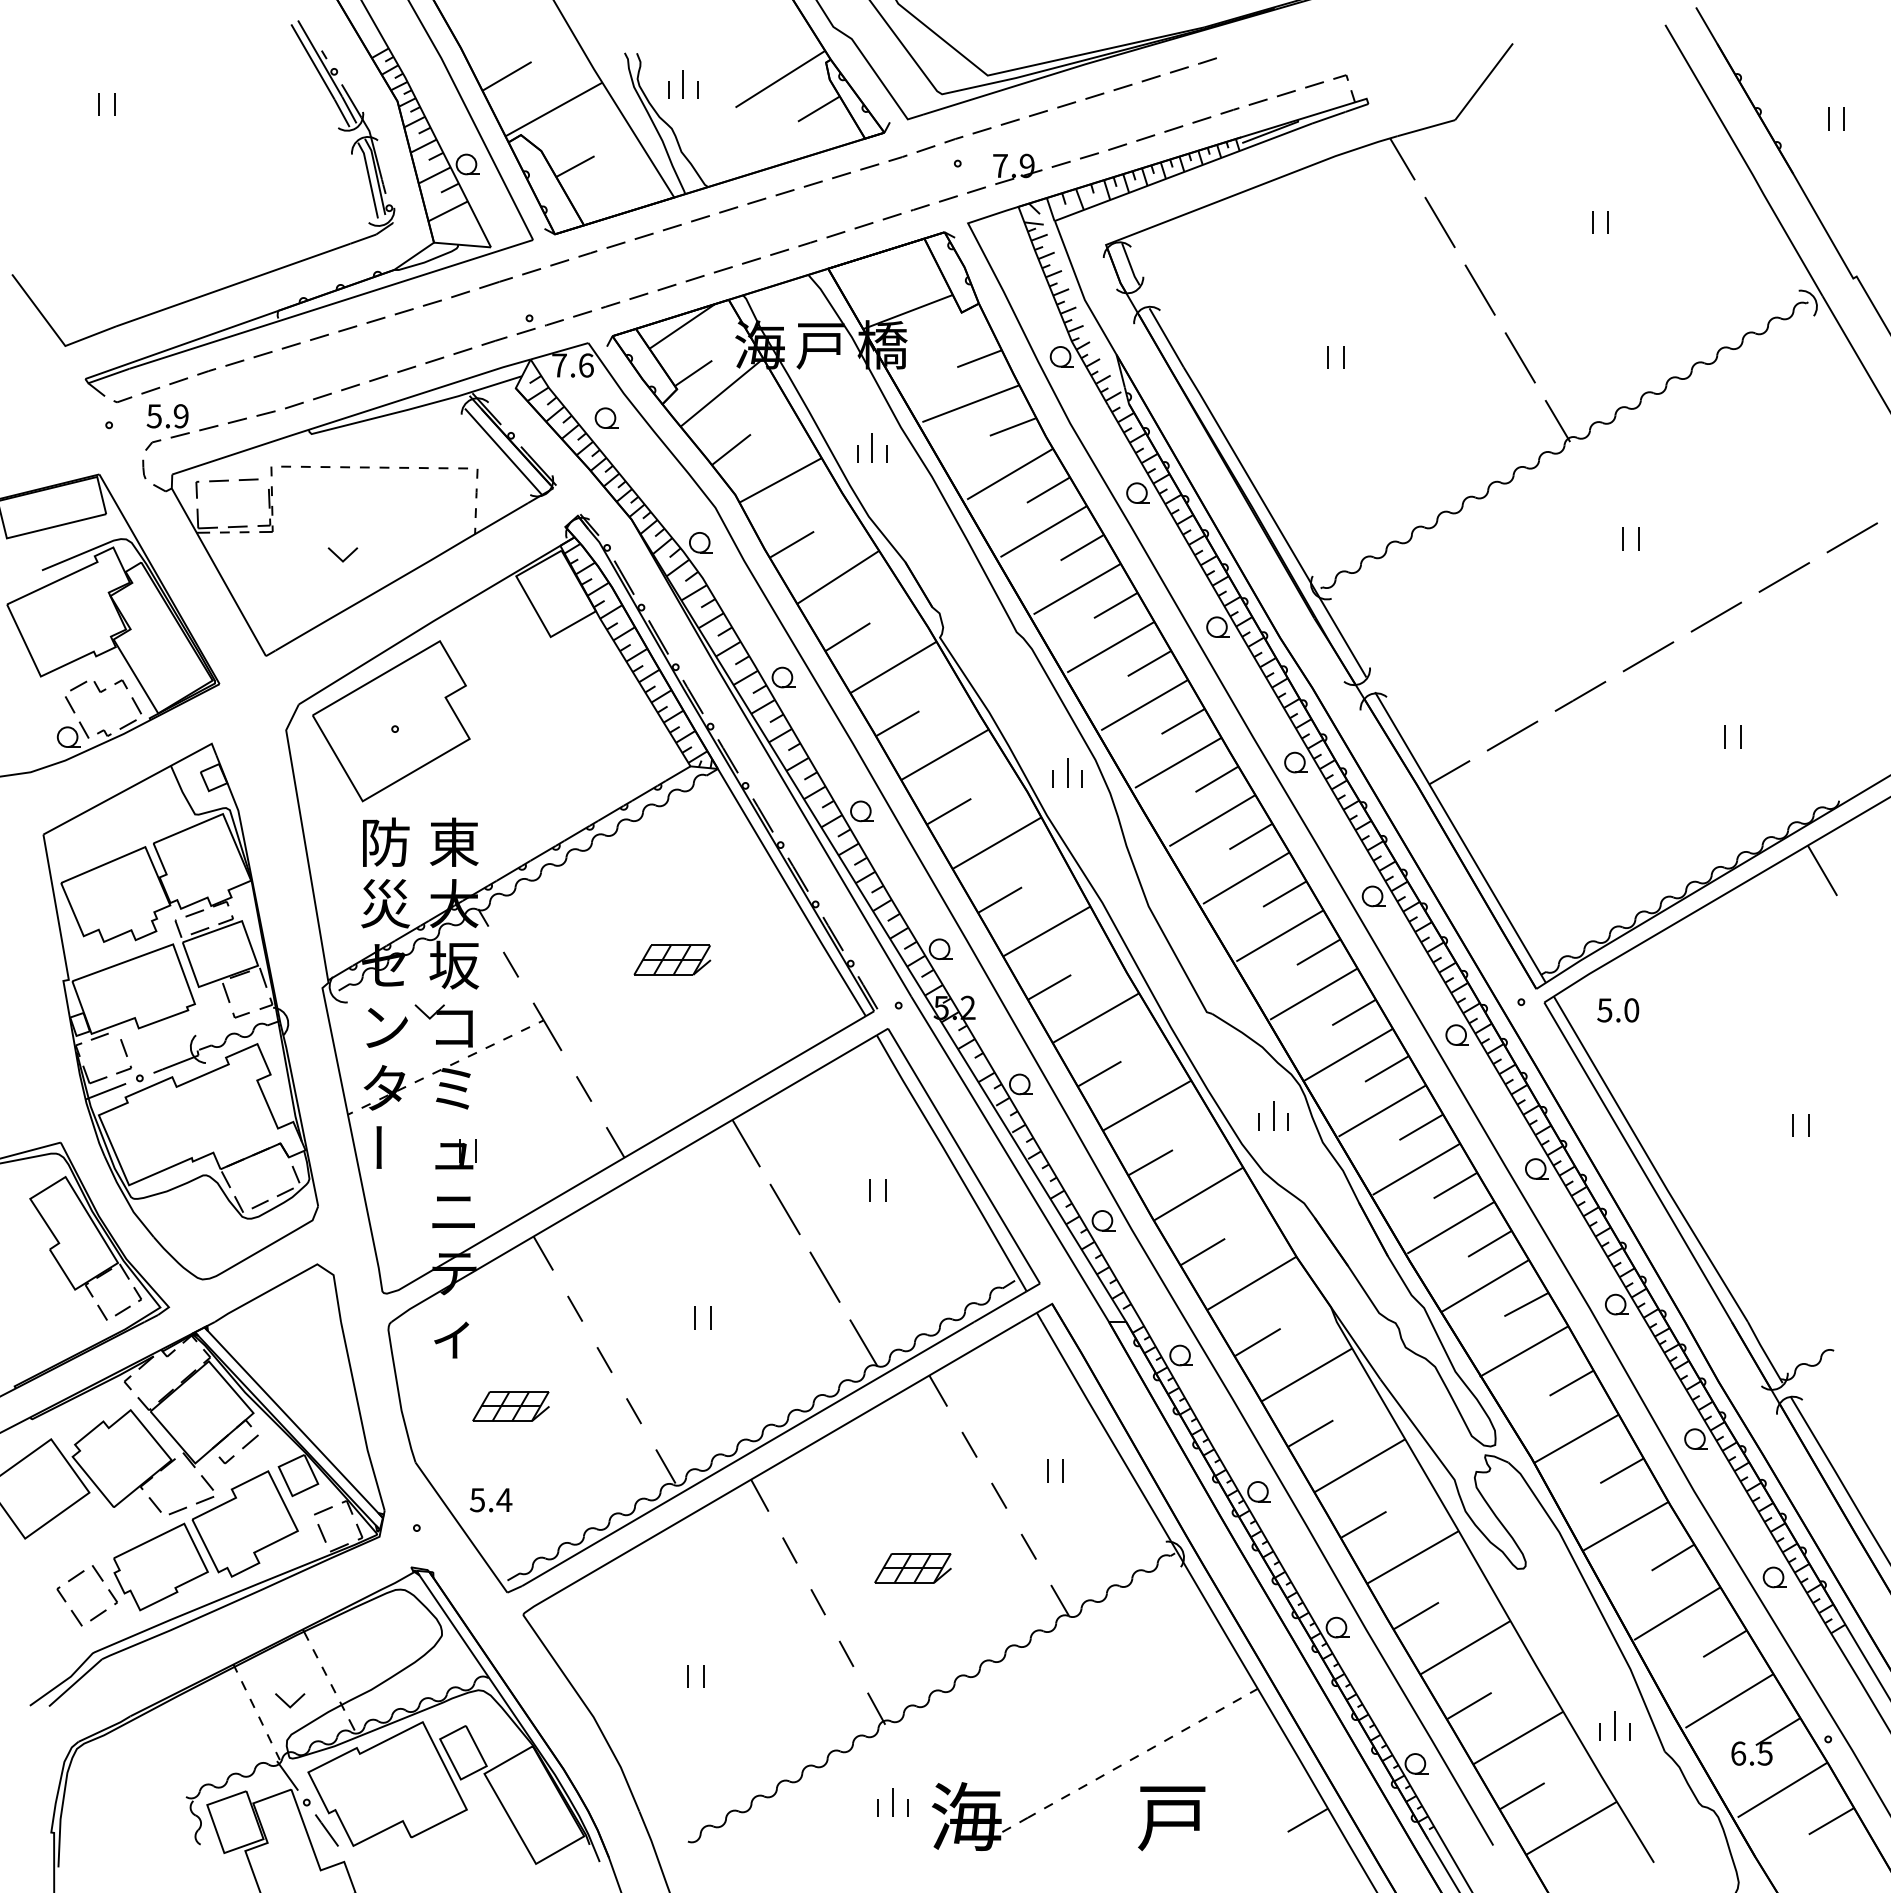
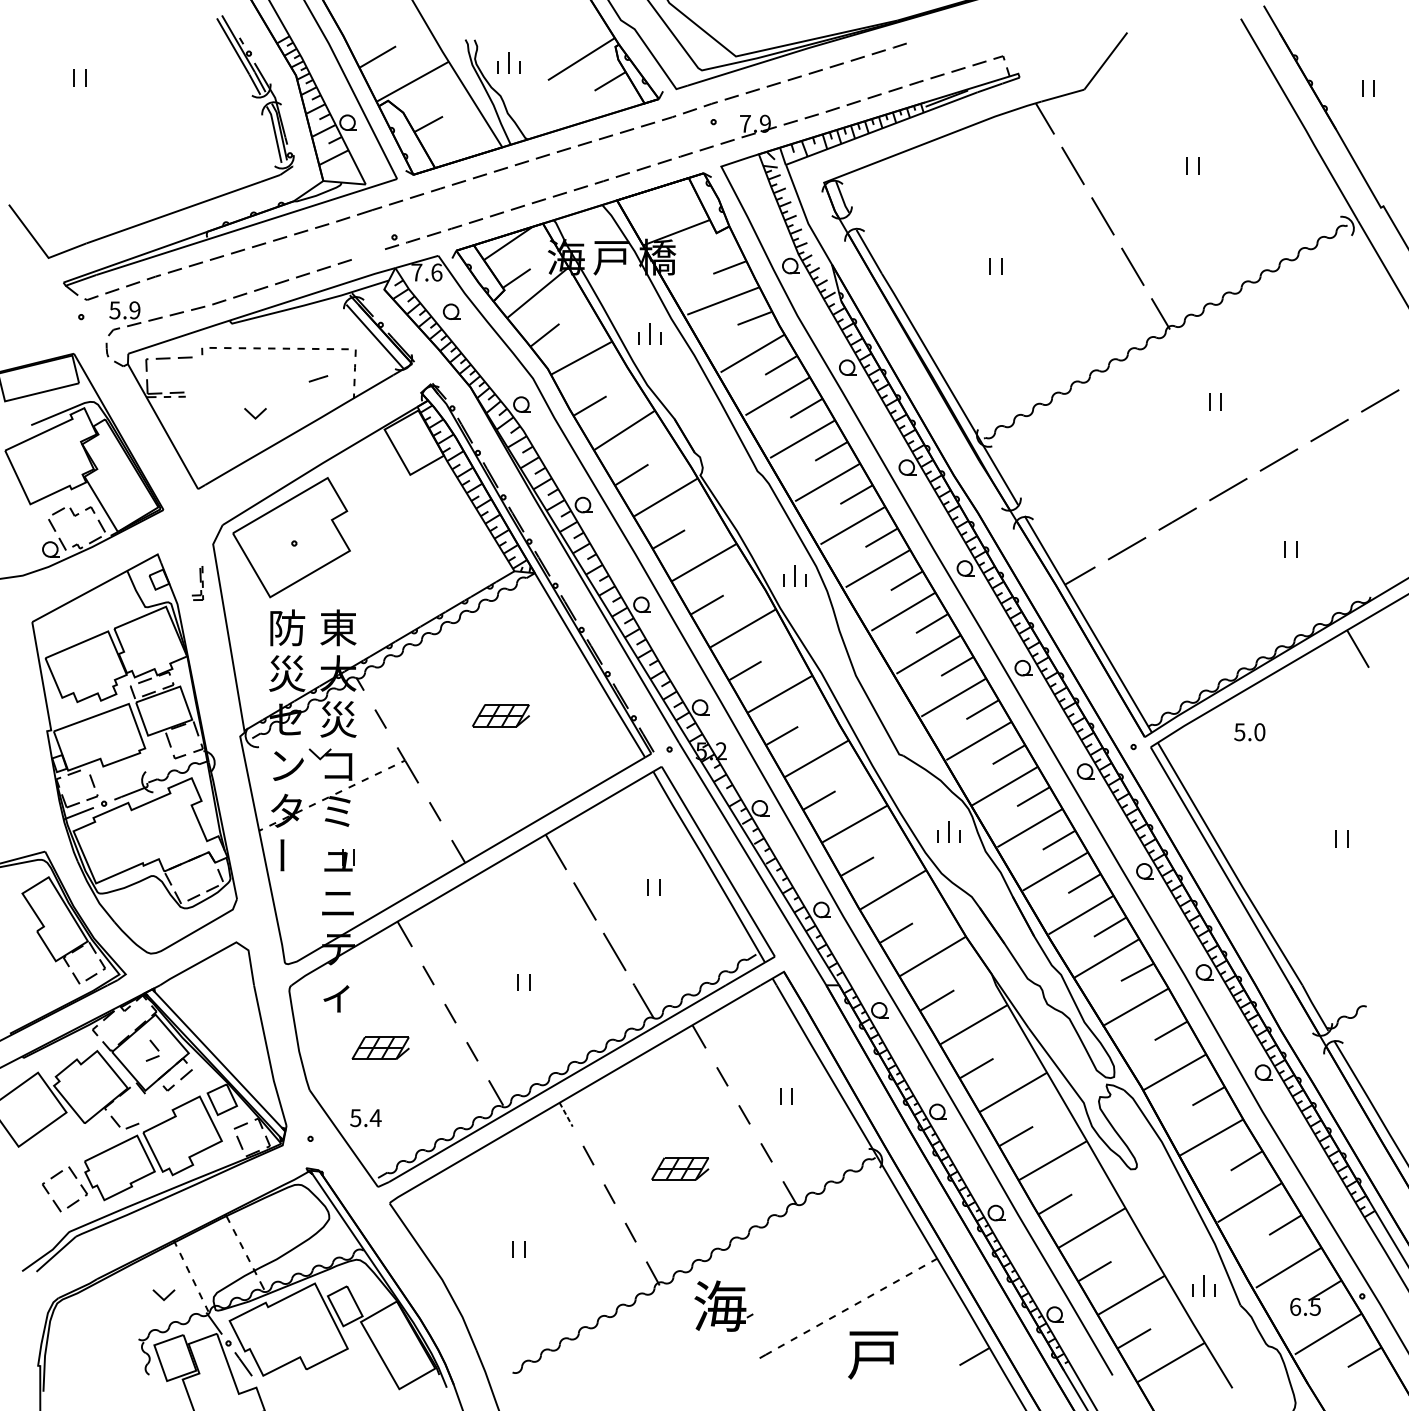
line: (494, 340) -> (318, 378), moved
part: (265, 509) -> (197, 583), moved
text: (454, 964) -> (338, 718), 坂 -> 災
text: (1618, 1010) -> (1249, 732), moved
part: (205, 1489) -> (153, 1050), moved
line: (760, 1496) -> (566, 1115), solid -> dashed
part: (1774, 1577) -> (1322, 1175), removed
part: (290, 1700) -> (164, 1294), moved
part: (892, 1802) -> (665, 1343), removed
part: (971, 1816) -> (723, 1306), moved

